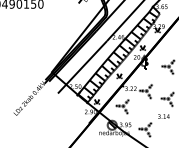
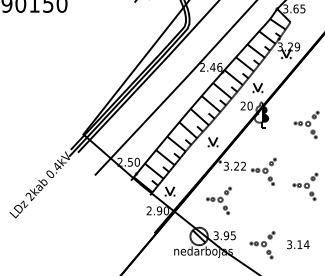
text: (163, 116) -> (297, 244), moved

